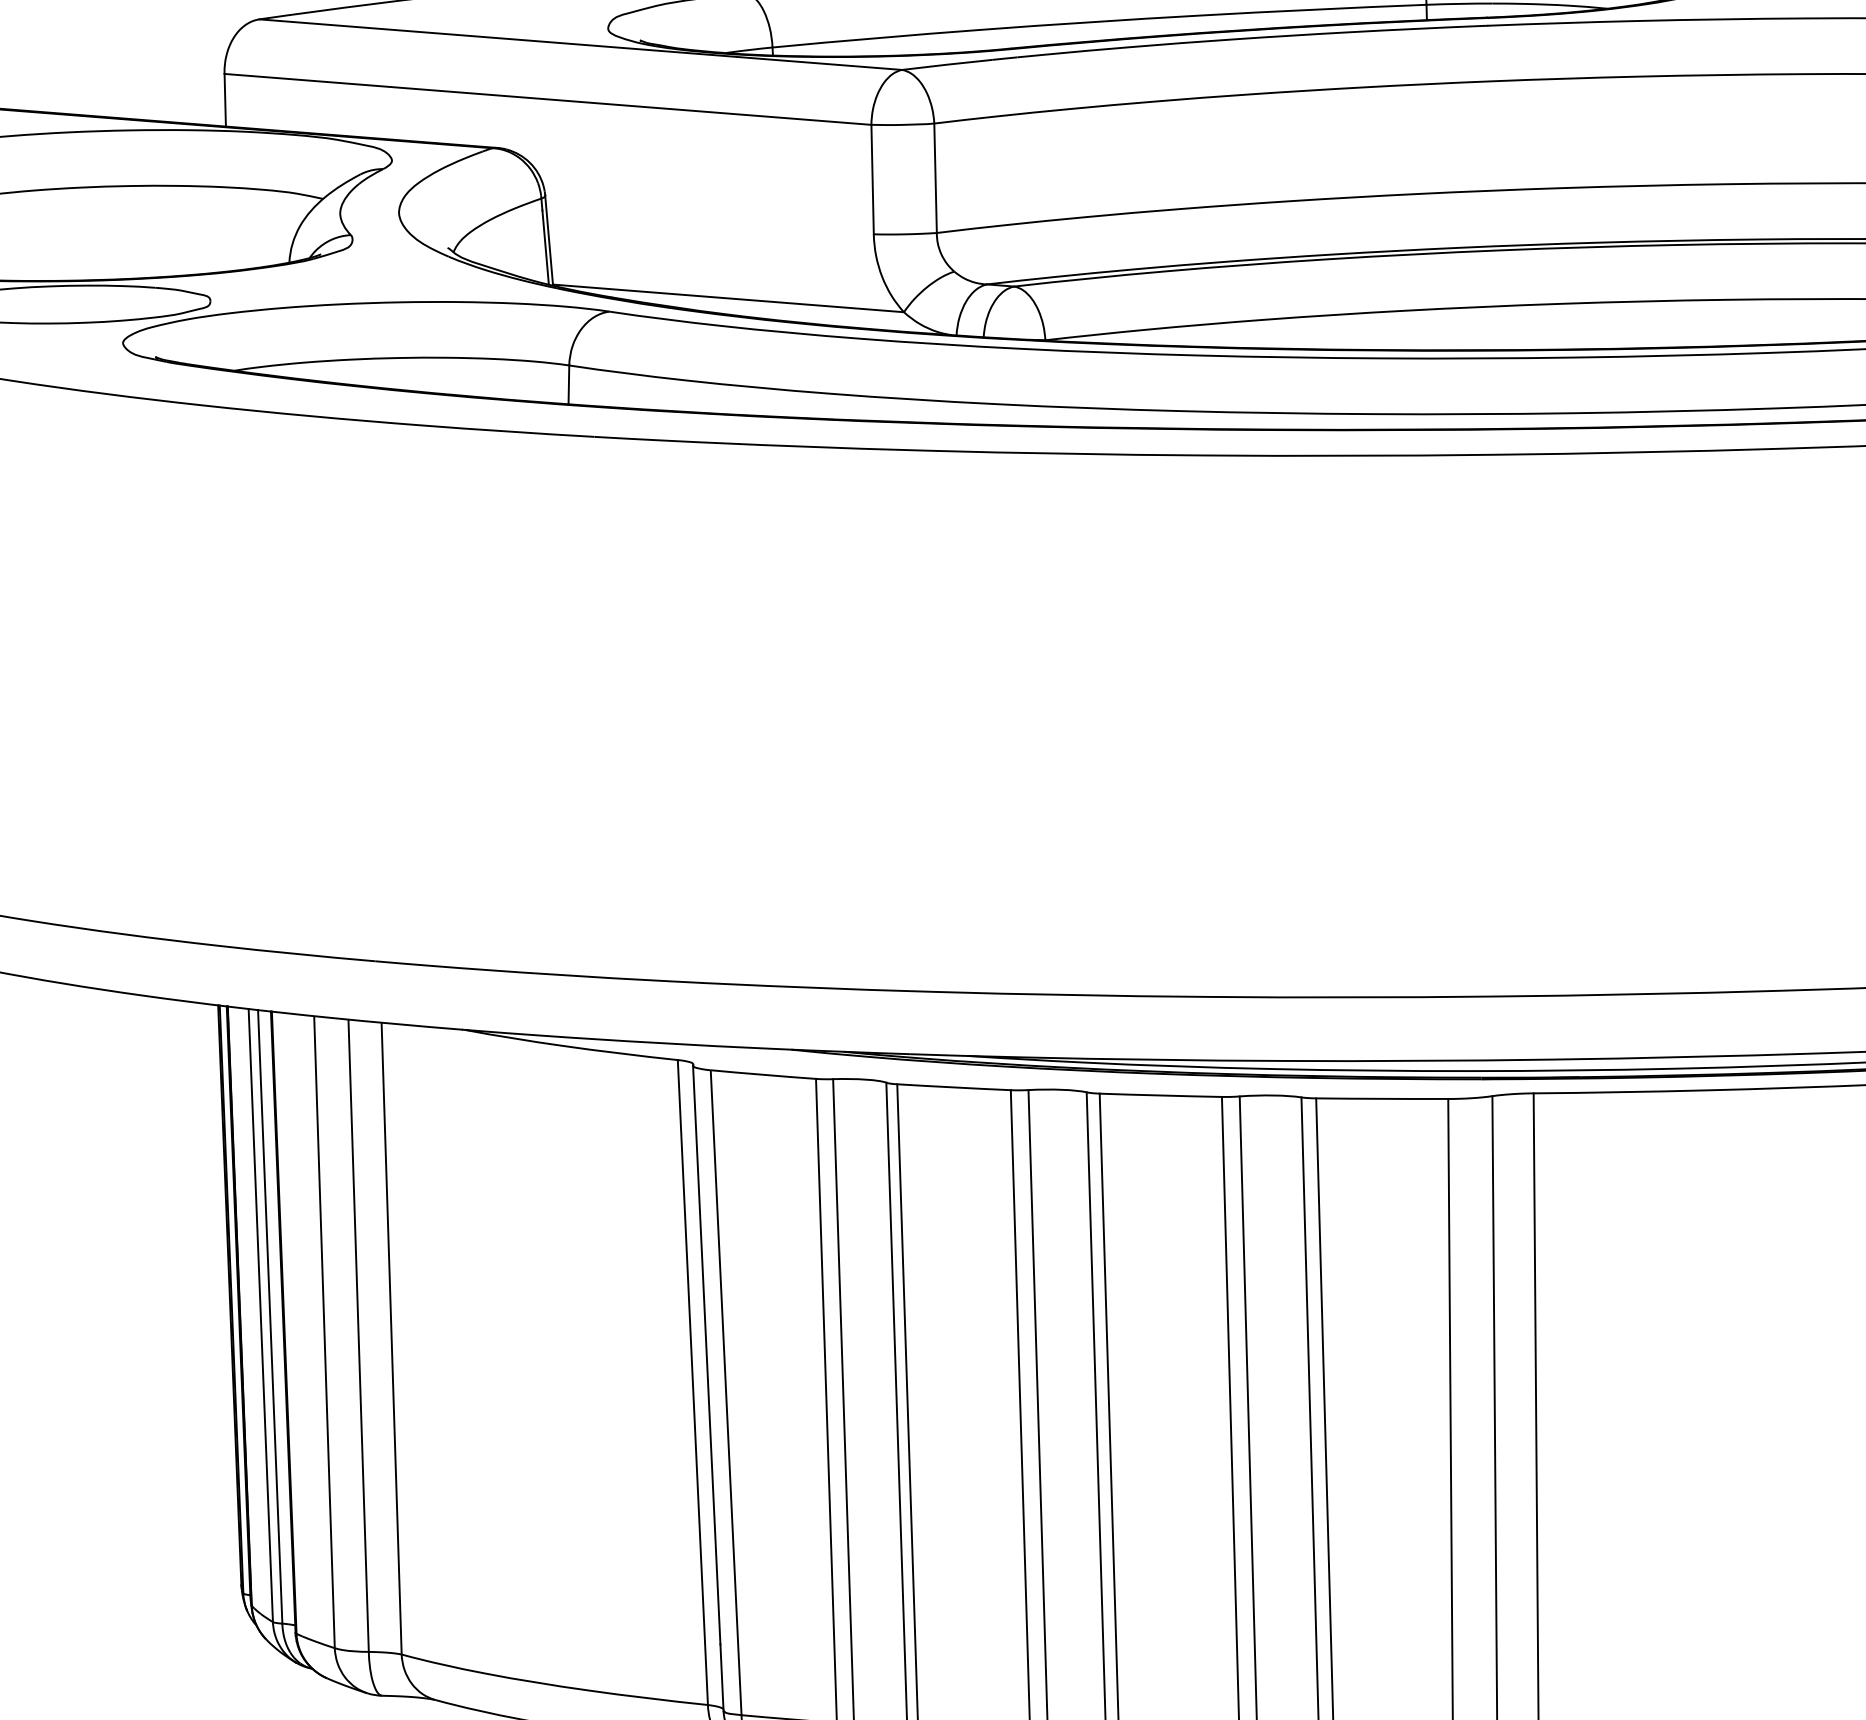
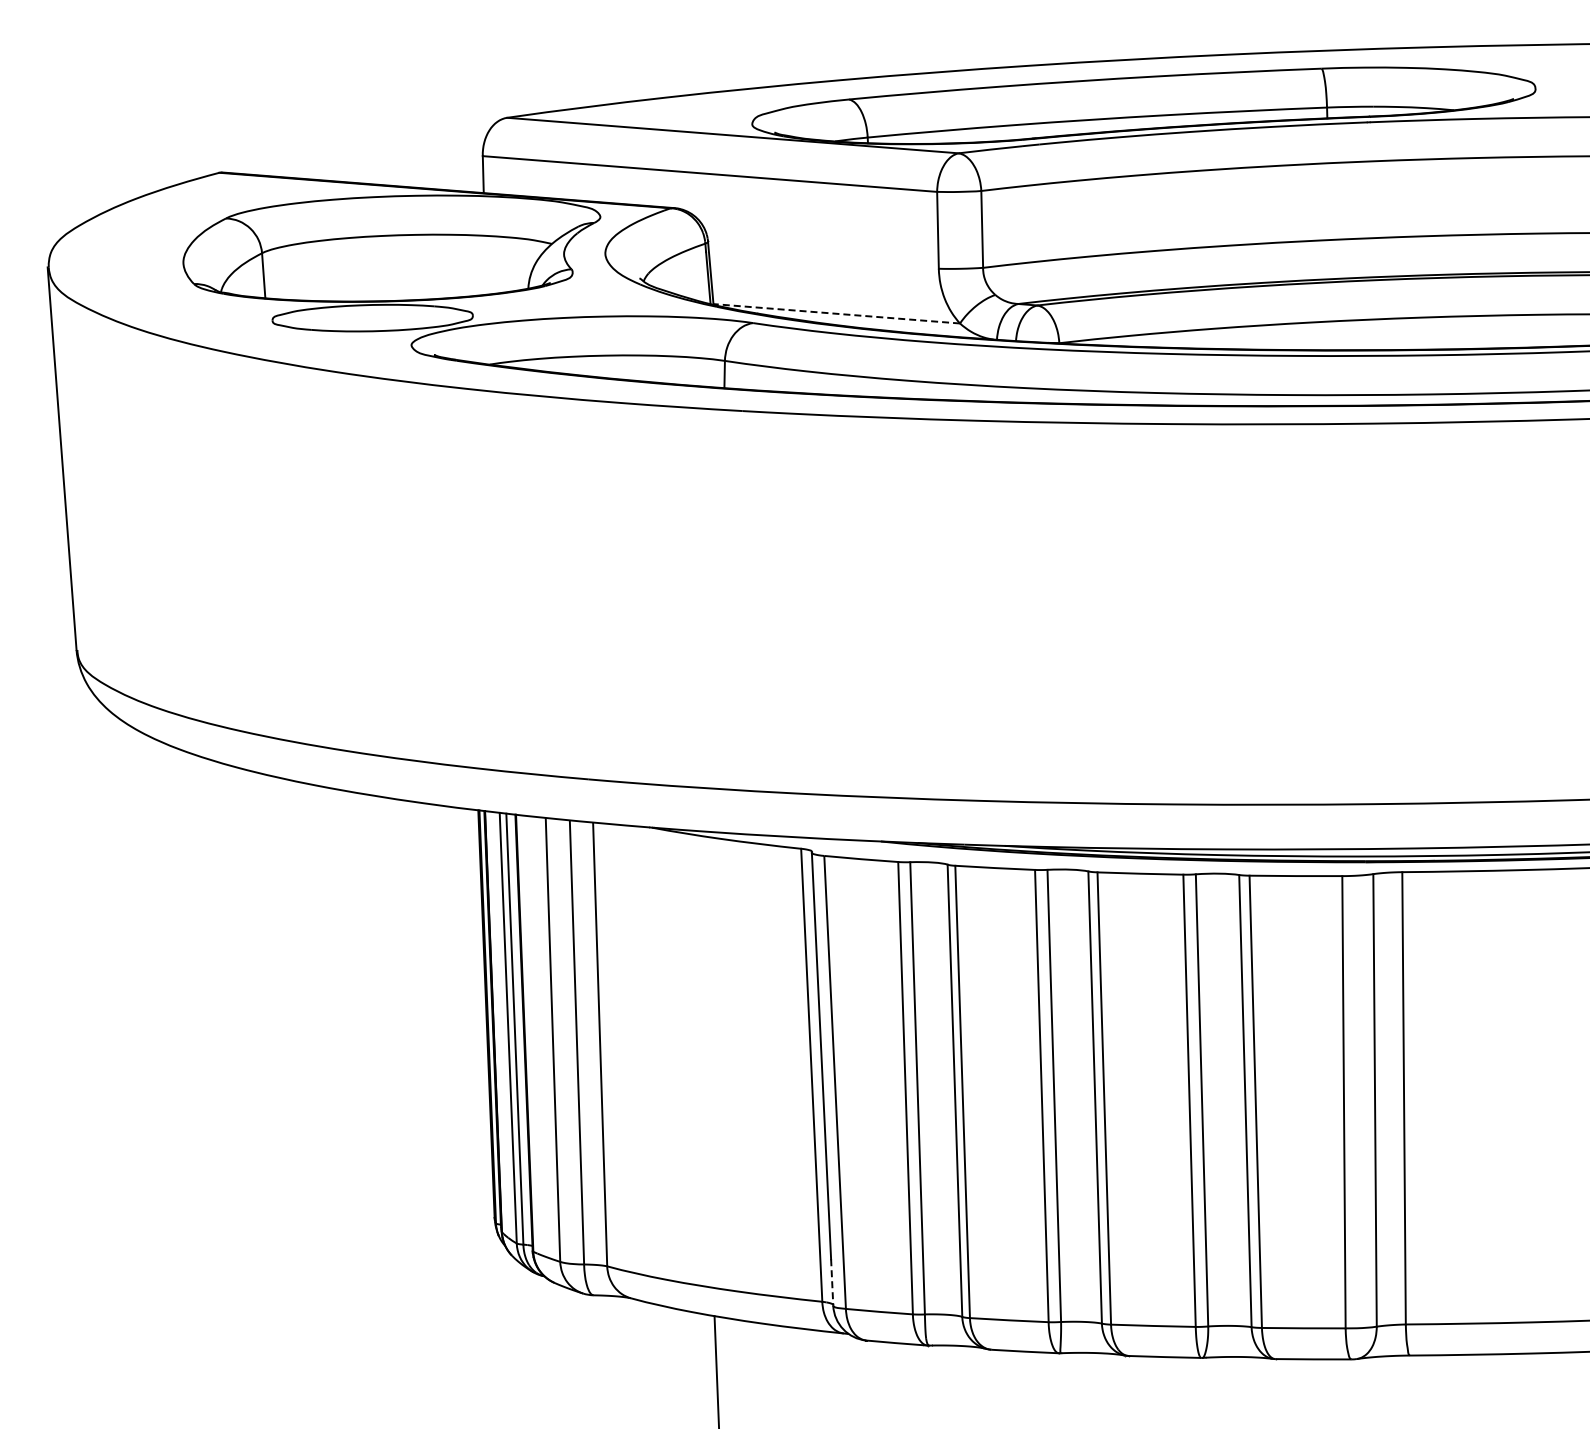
line: (728, 297) -> (836, 313), solid -> dashed
line: (722, 1678) -> (832, 1283), solid -> dashed

